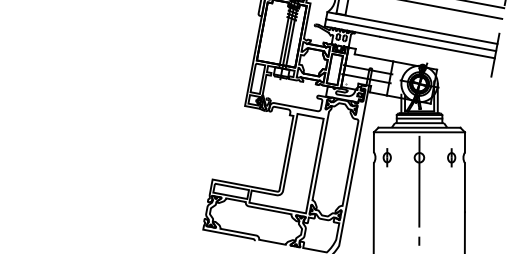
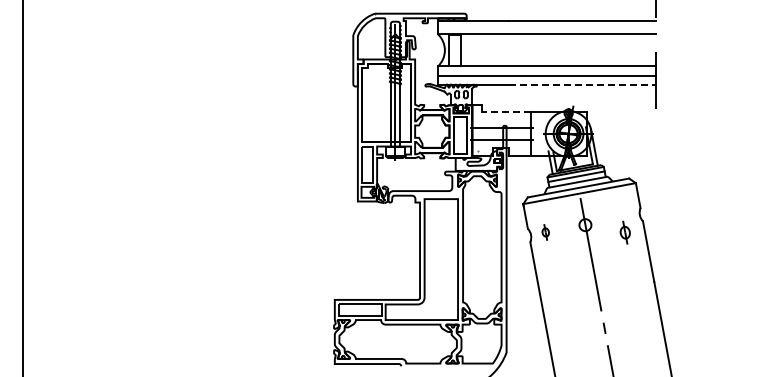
line: (437, 47) -> (582, 84), solid -> dashed
line: (374, 58) -> (506, 112), solid -> dashed
part: (387, 157) -> (545, 232), size x0.7
part: (451, 157) -> (624, 232), moved

